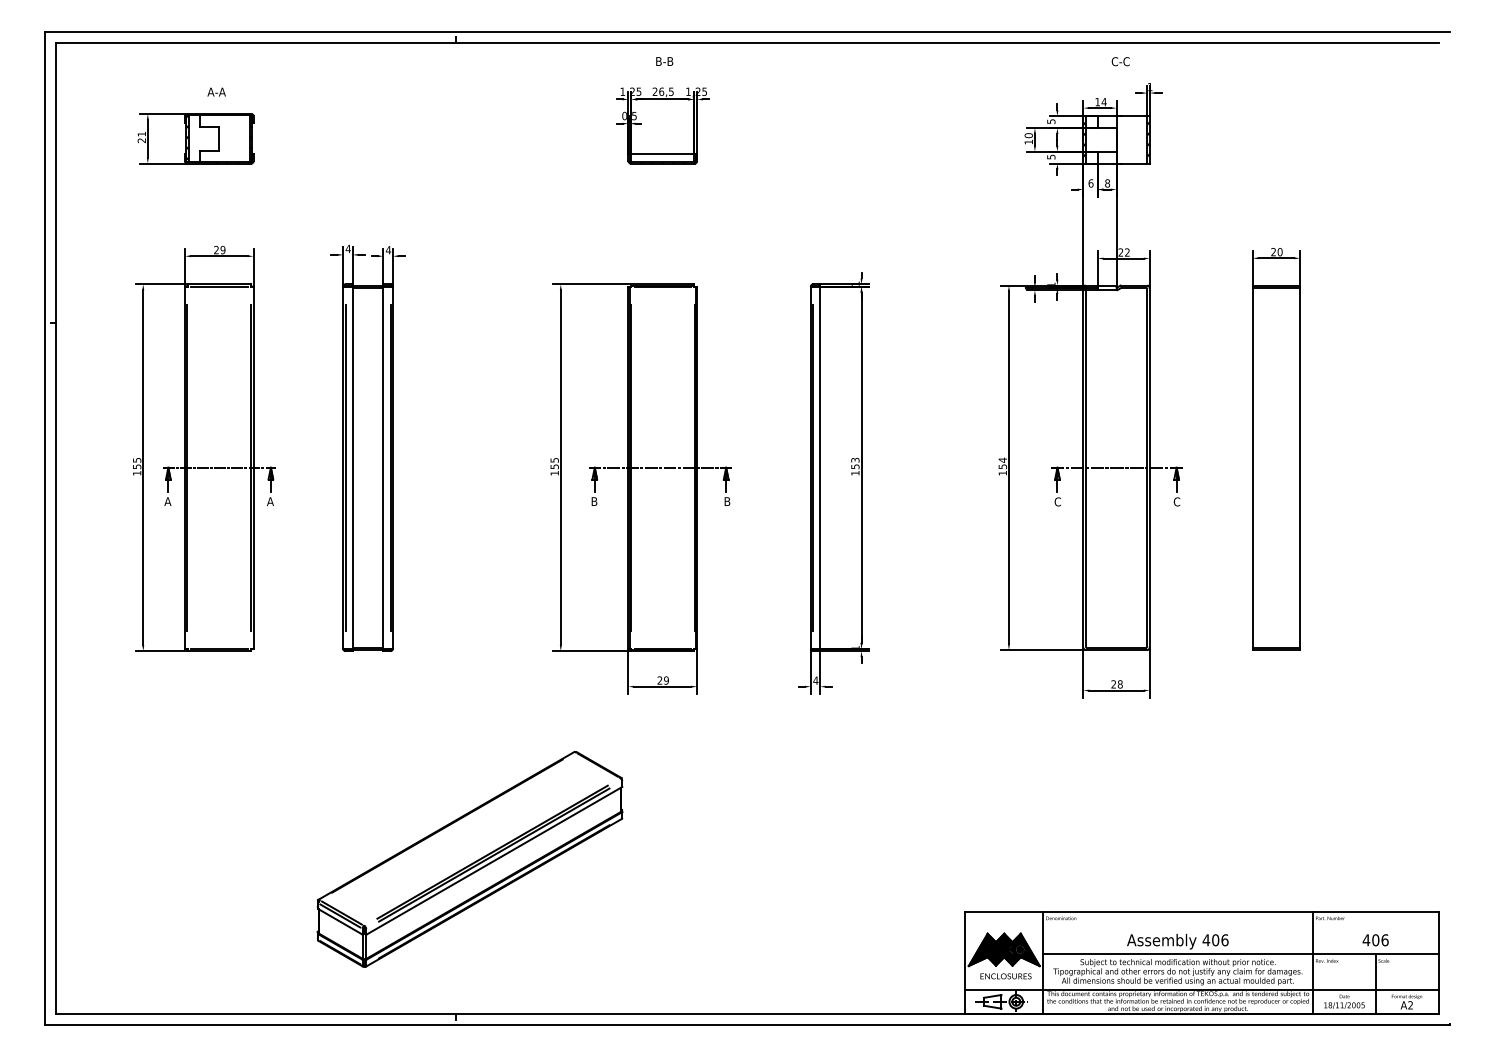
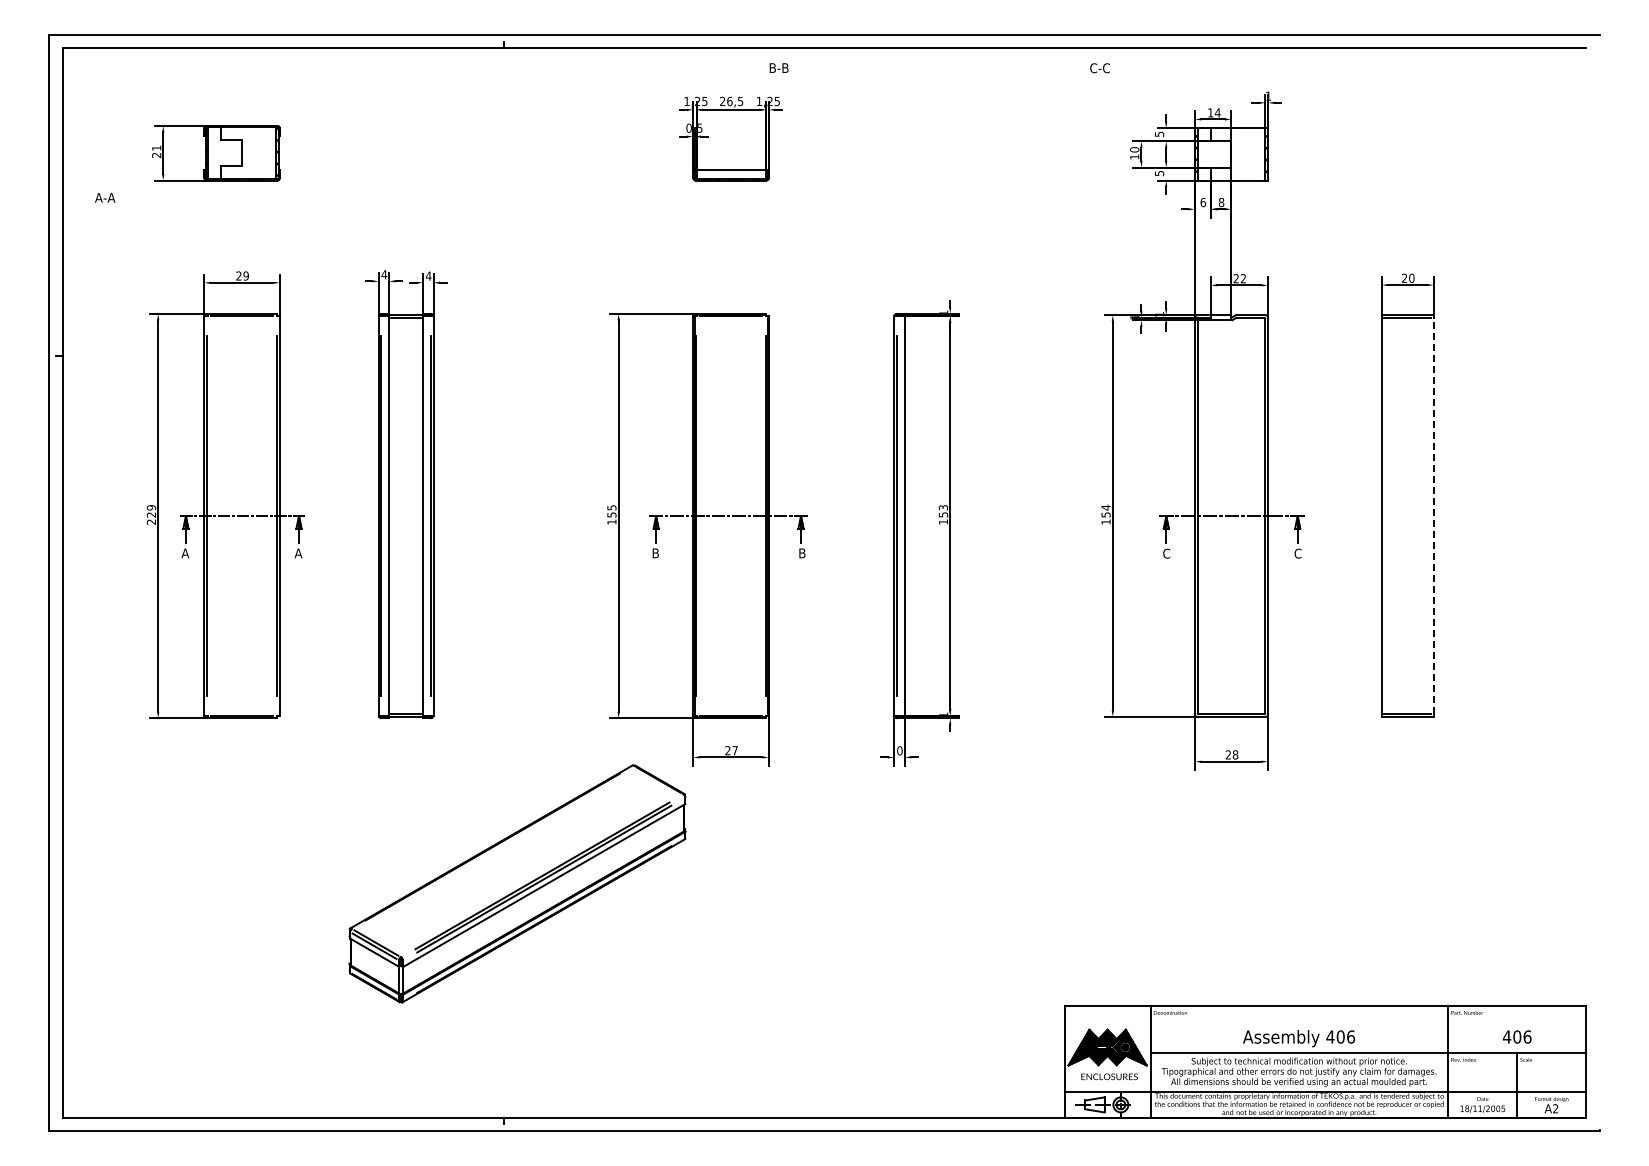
text: (664, 60) -> (778, 67), moved
text: (1120, 61) -> (1099, 68), moved
text: (216, 91) -> (105, 197), moved
text: (137, 466) -> (151, 514), 155 -> 229
line: (1299, 467) -> (1433, 515), solid -> dashed
text: (665, 680) -> (734, 750), 29 -> 27
text: (815, 680) -> (899, 750), 4 -> 0
part: (469, 859) -> (517, 883), moved

